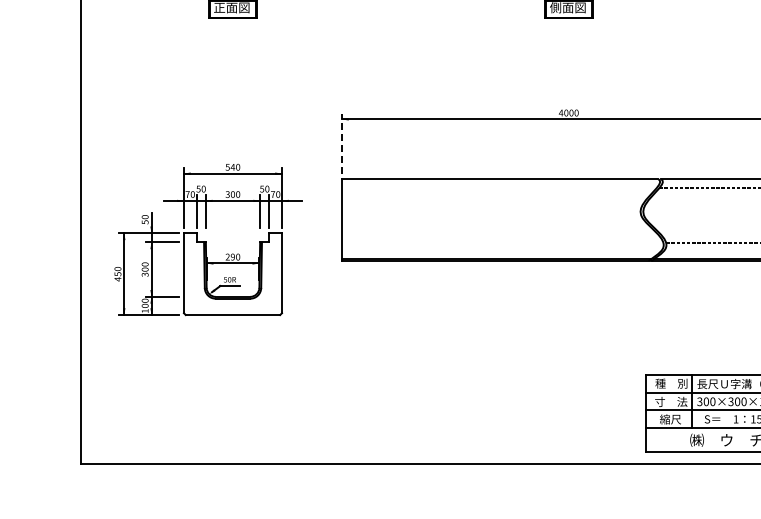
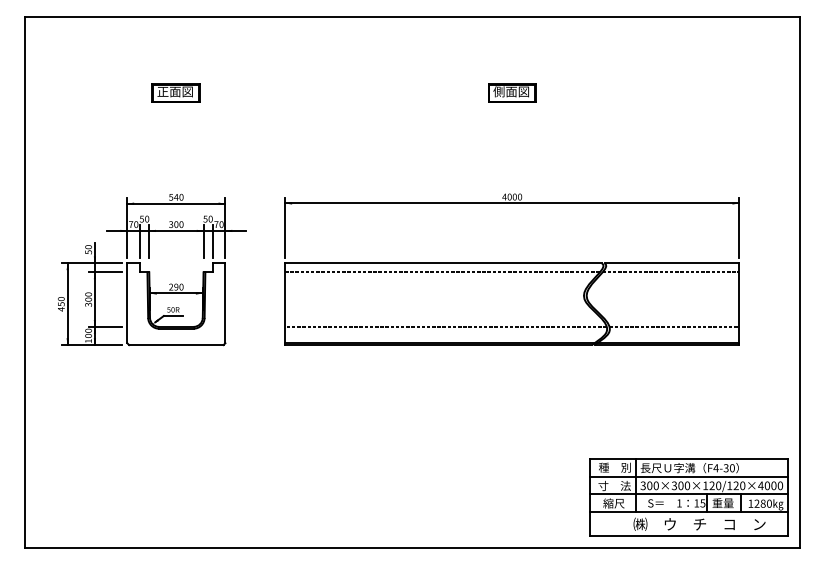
line: (342, 143) -> (285, 227), dashed -> solid
line: (499, 188) -> (442, 272), added
part: (209, 239) -> (152, 269), moved
line: (502, 242) -> (445, 326), added

